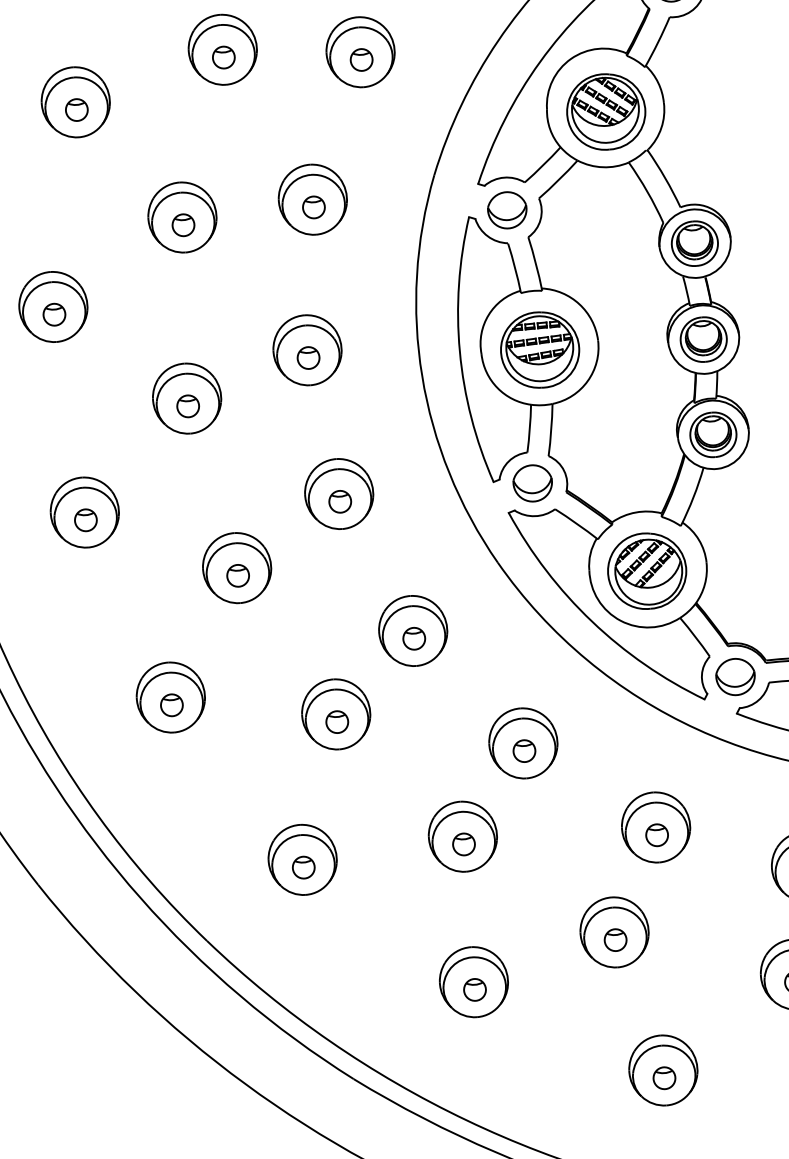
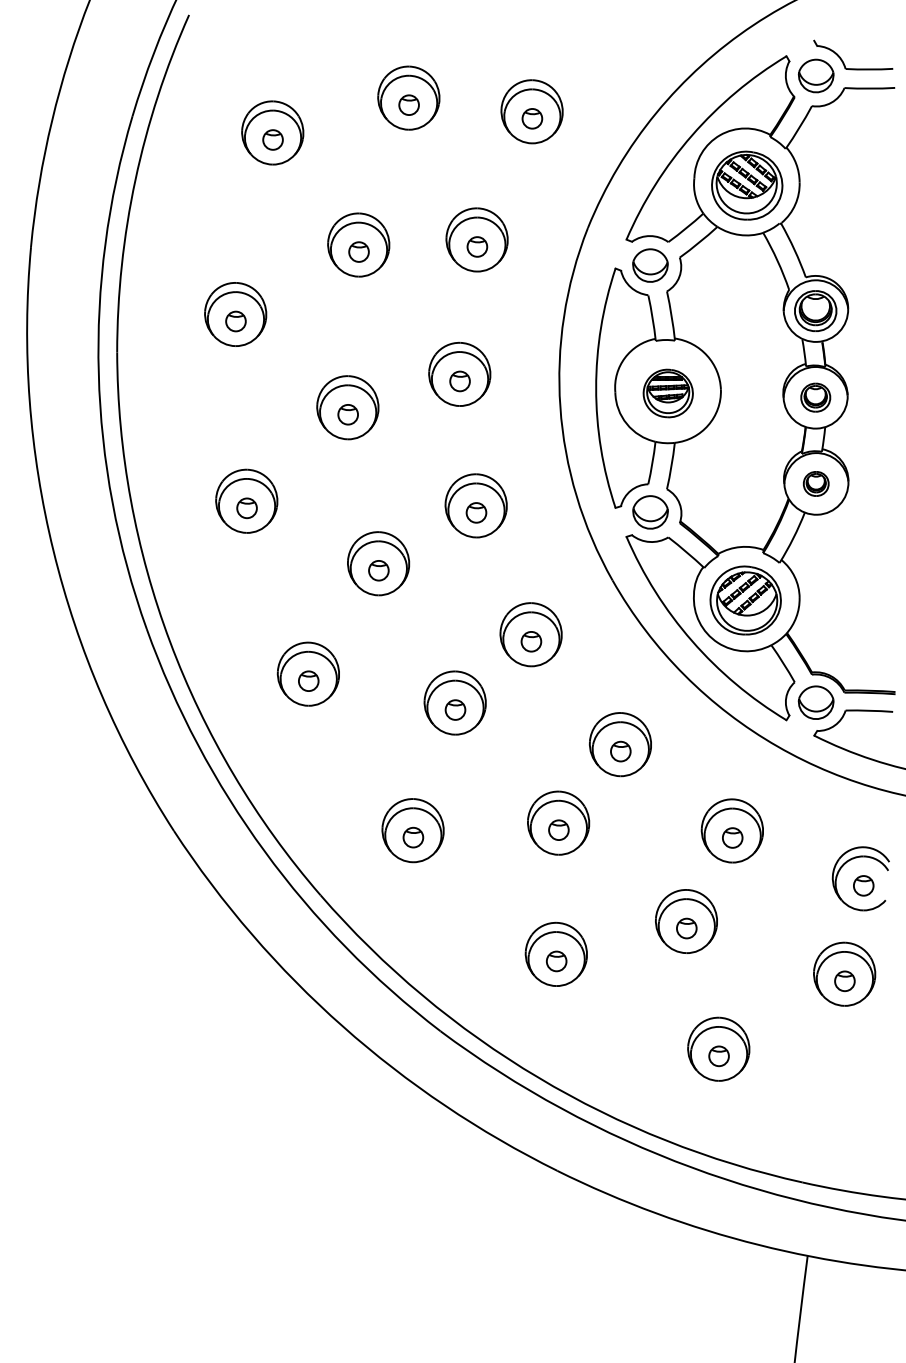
part: (703, 339) -> (815, 397), size x0.7
part: (540, 349) -> (668, 393), size x0.7
part: (712, 434) -> (815, 483), size x0.6

